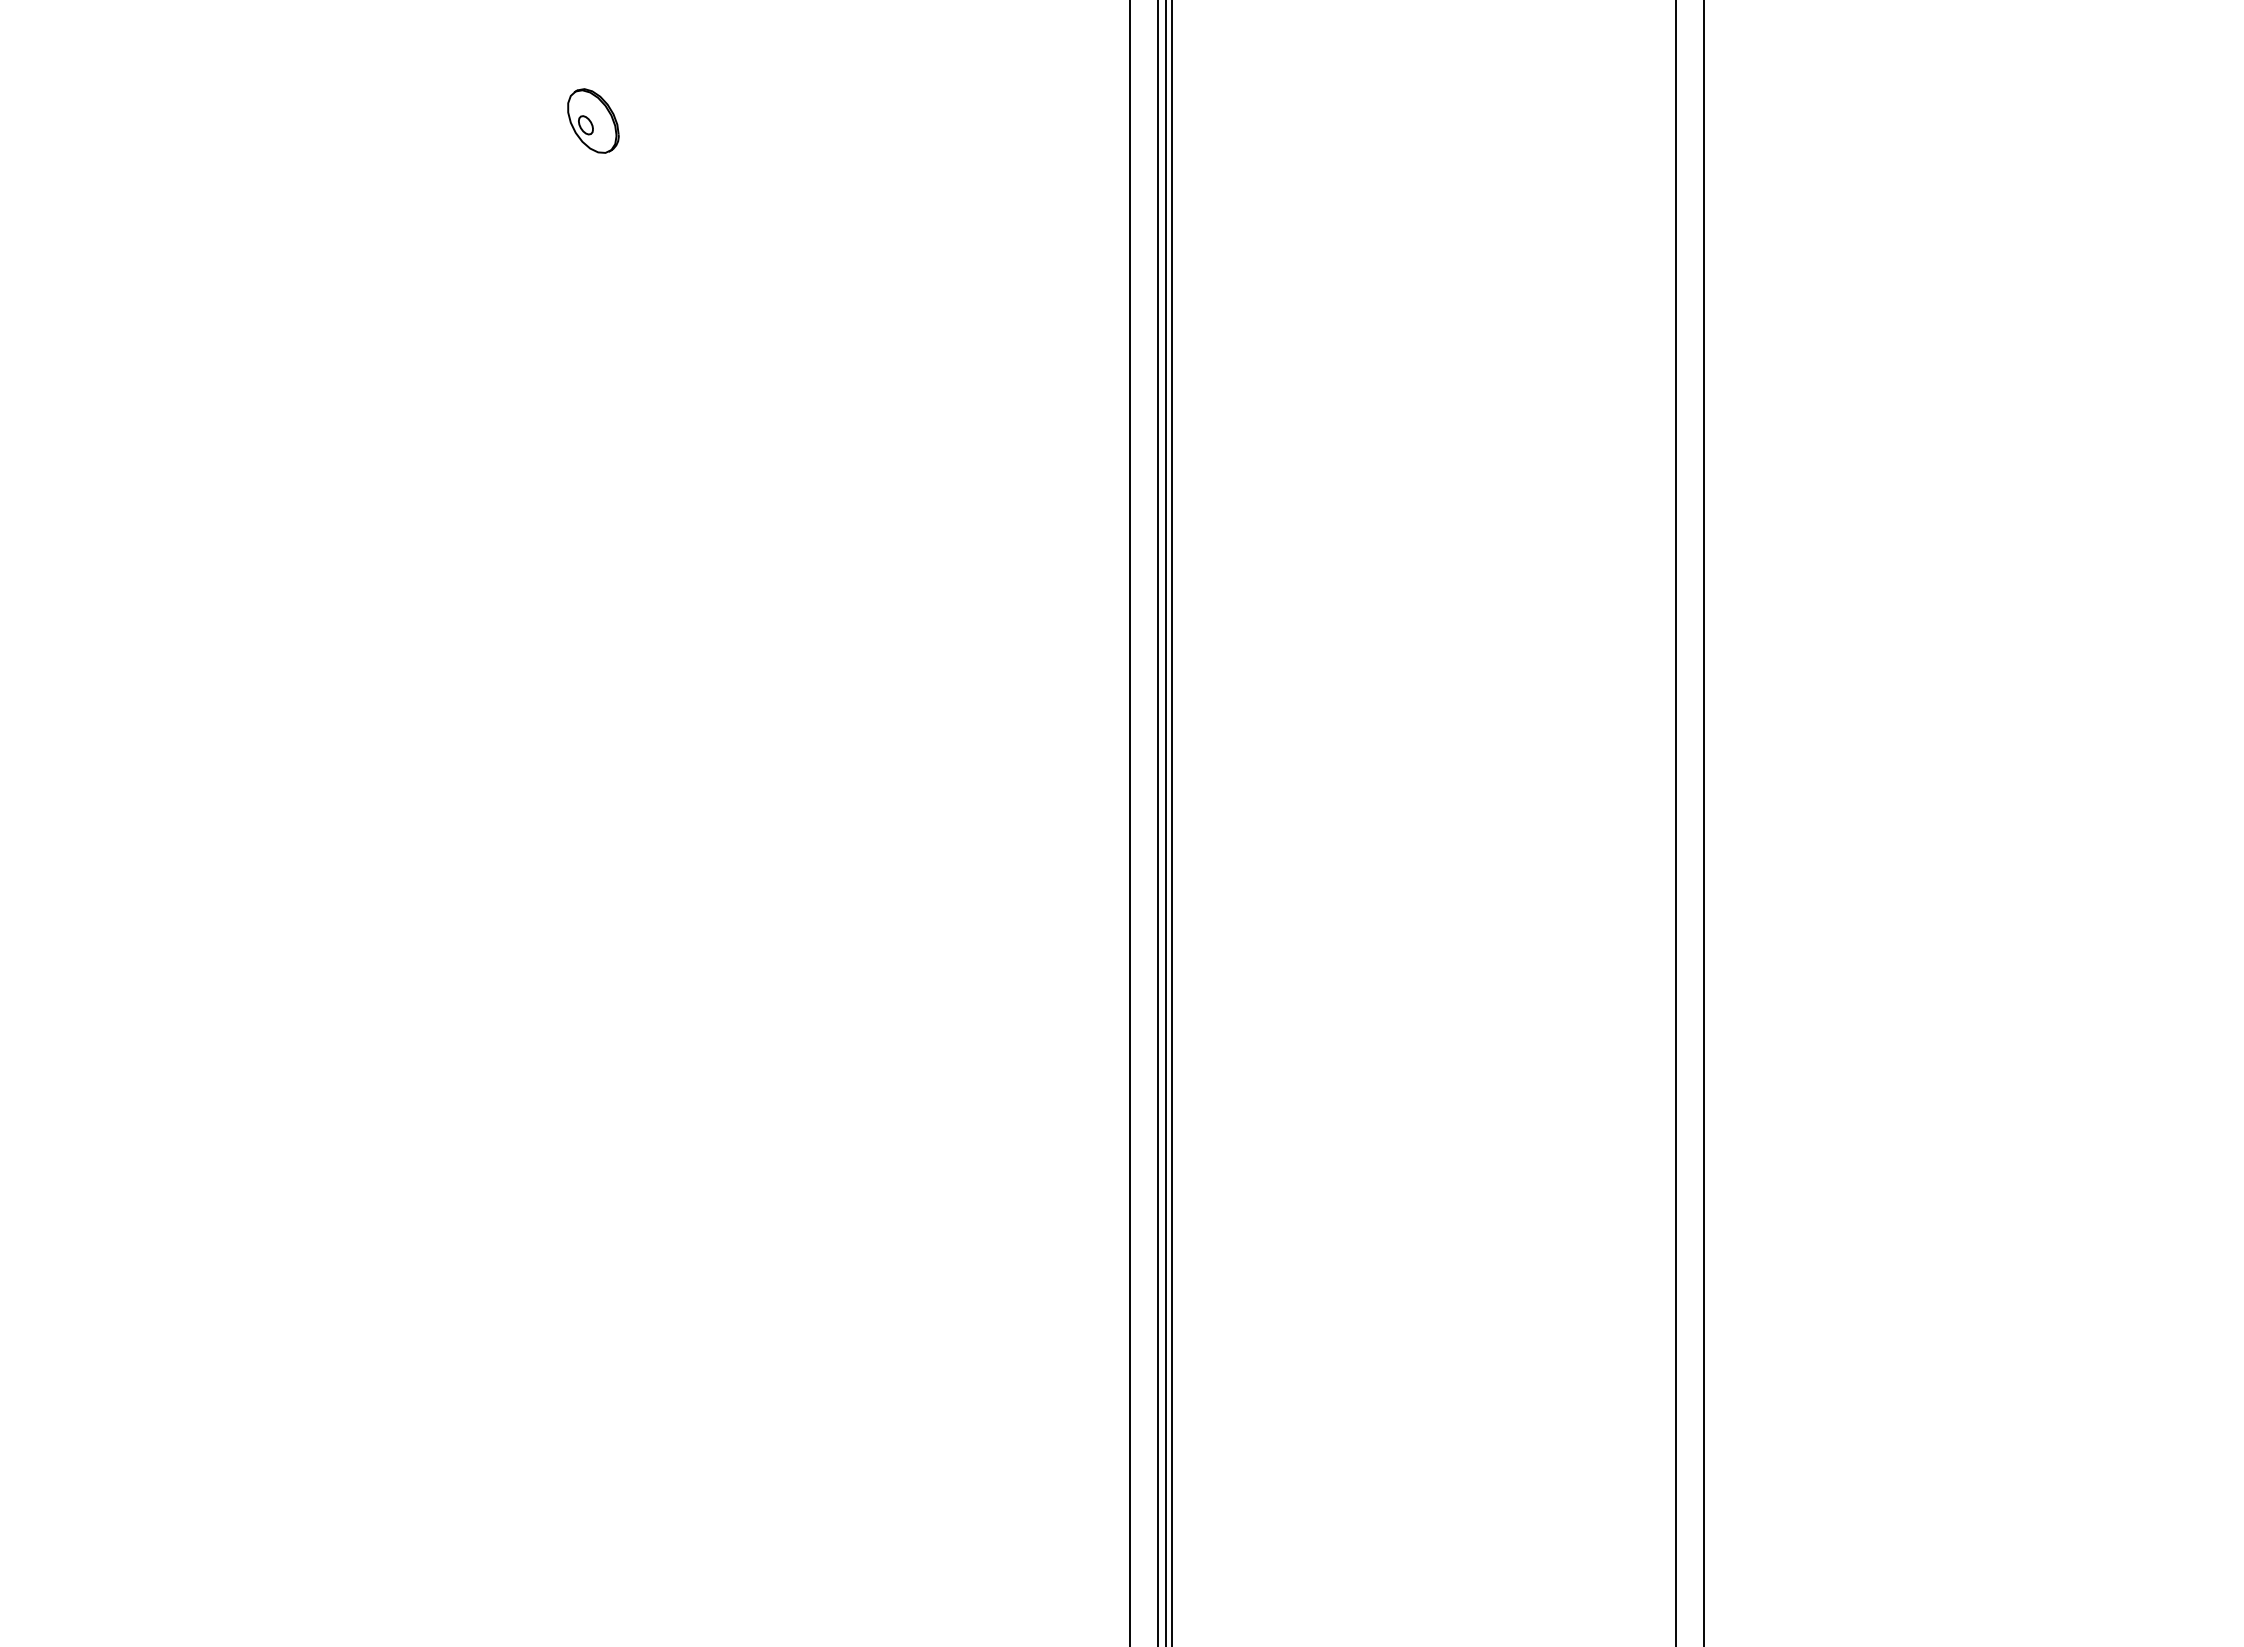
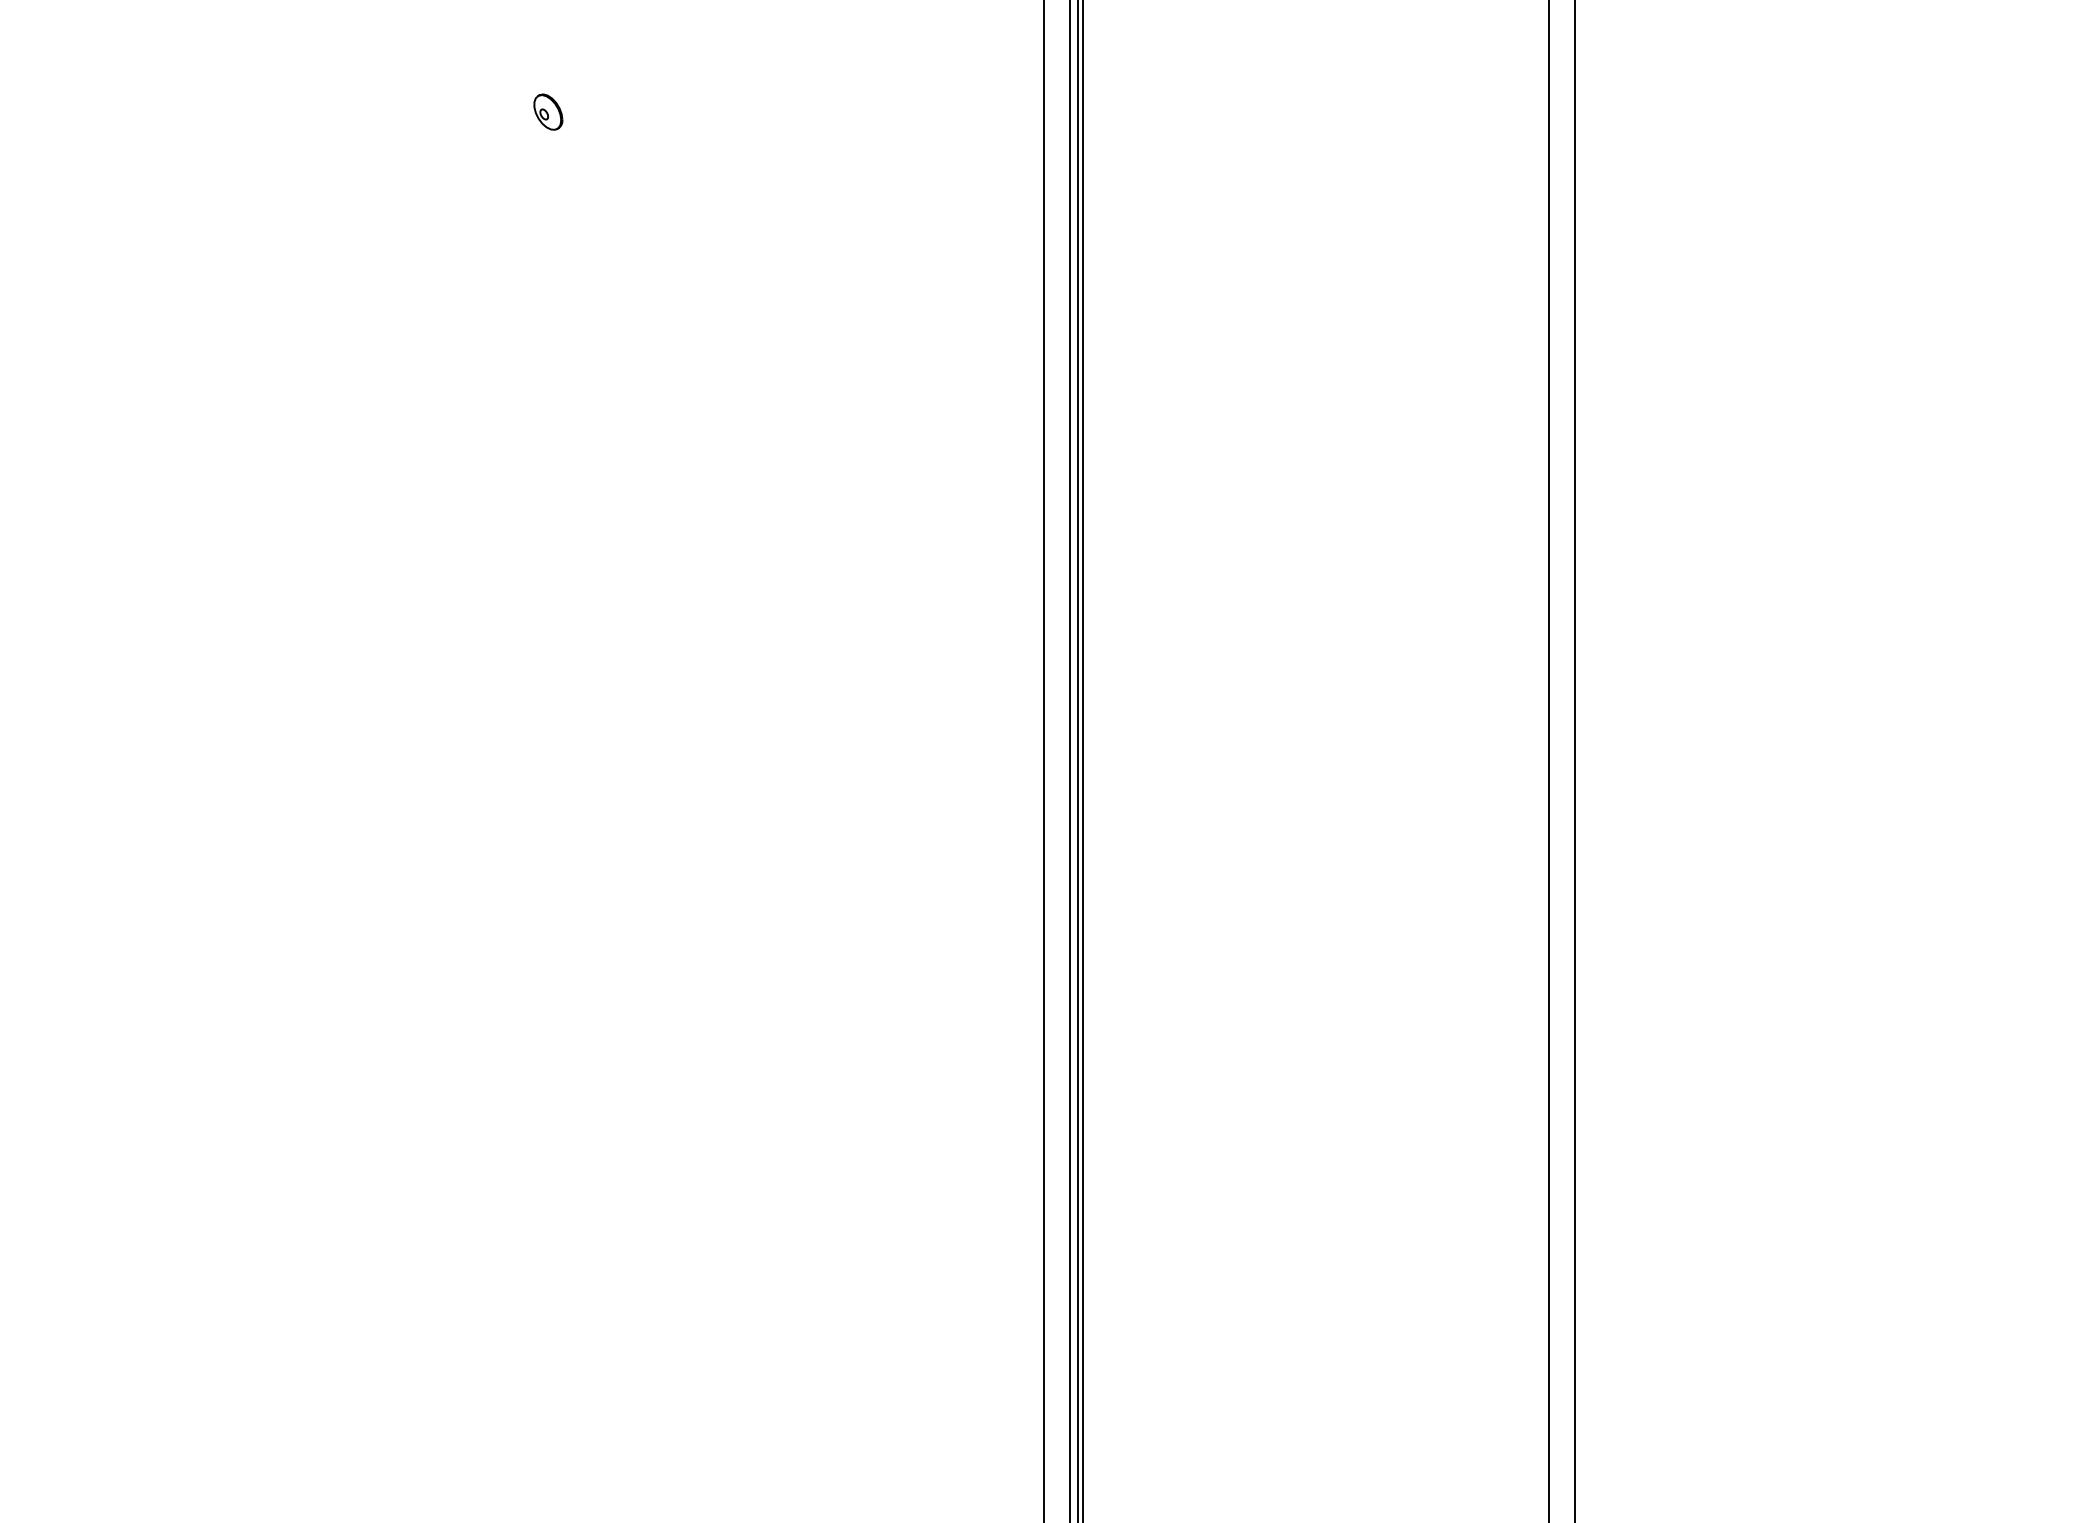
part: (593, 120) -> (548, 111), size x0.6

